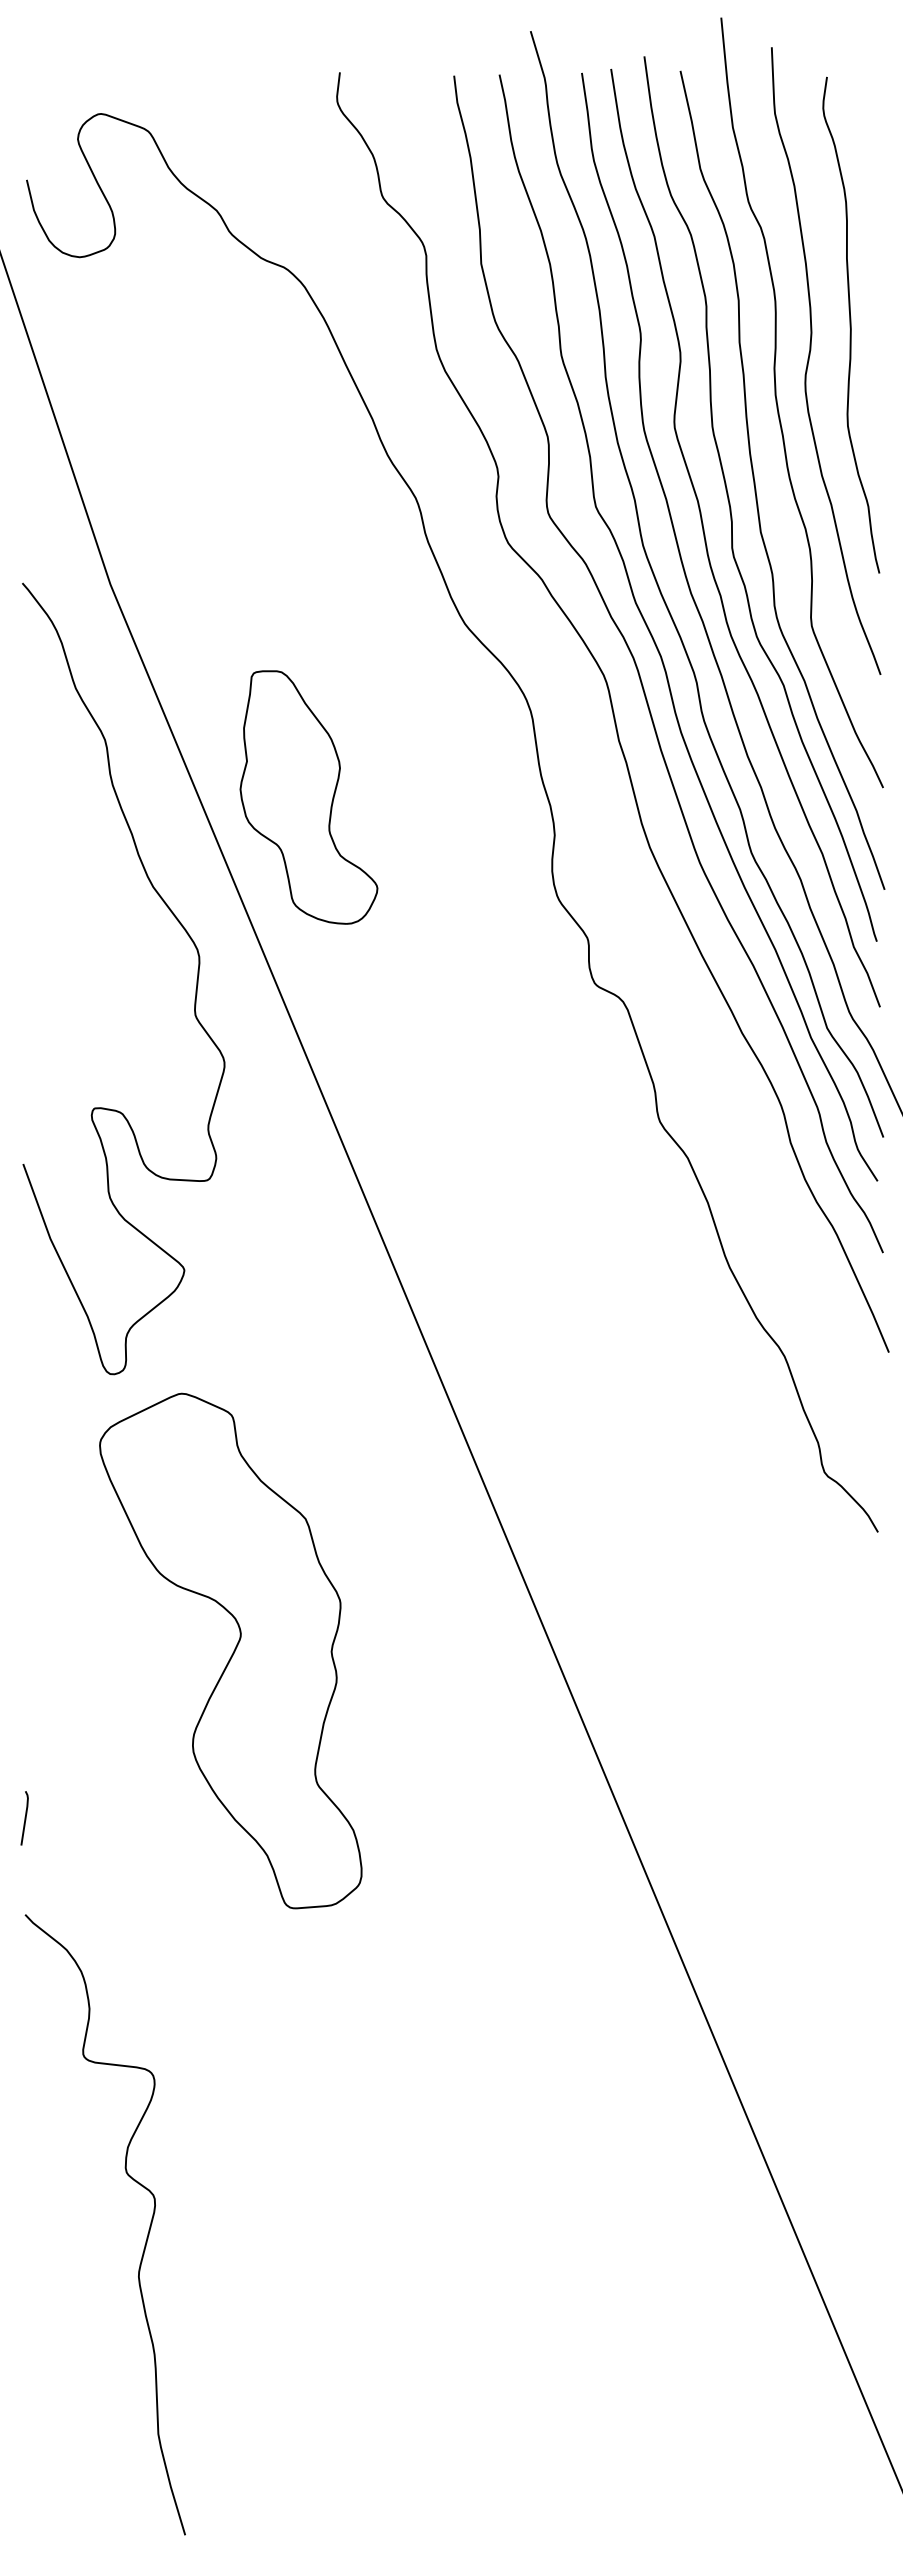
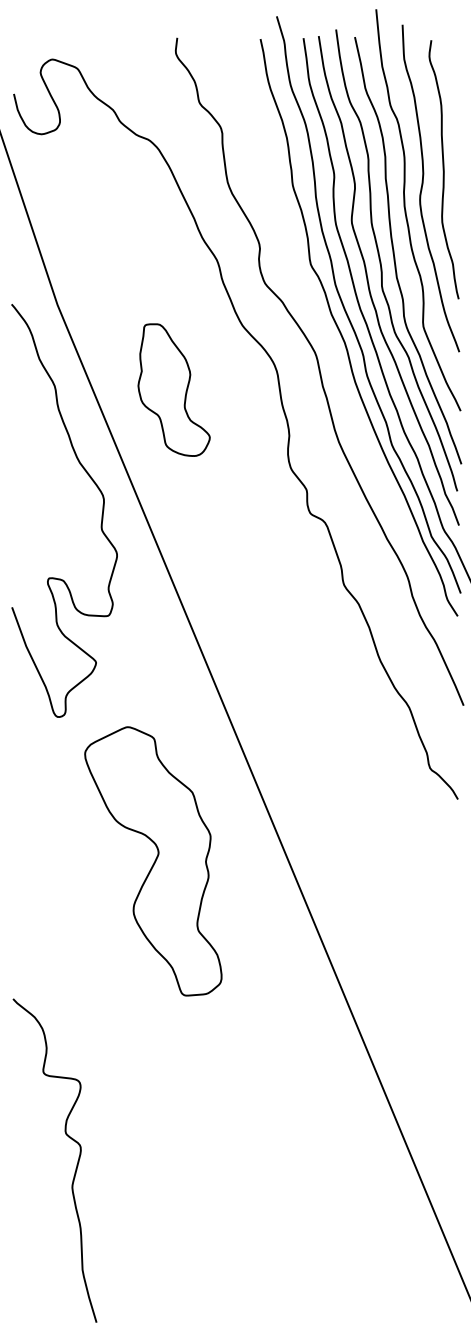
curve: (641, 673) -> (334, 351), removed
part: (307, 796) -> (173, 389), moved
part: (231, 1651) -> (153, 861), moved
line: (24, 1817) -> (12, 948), removed

